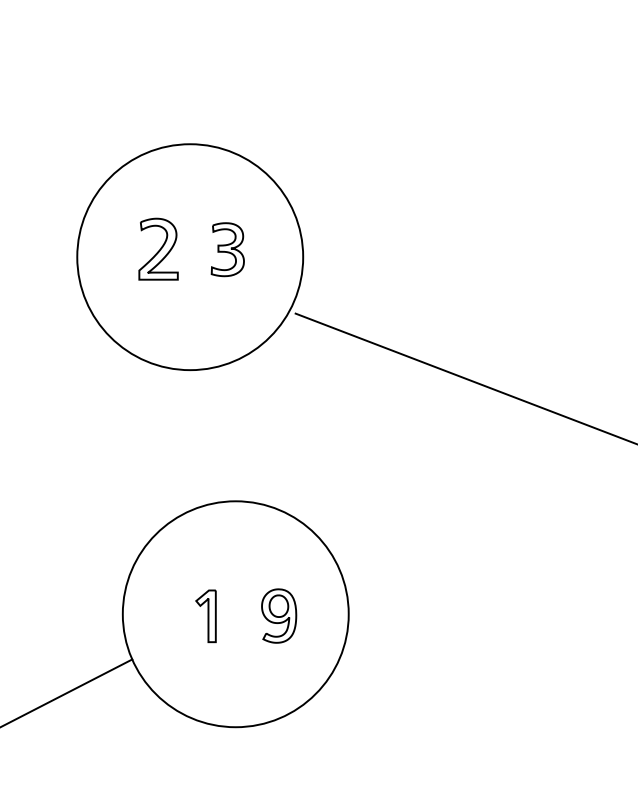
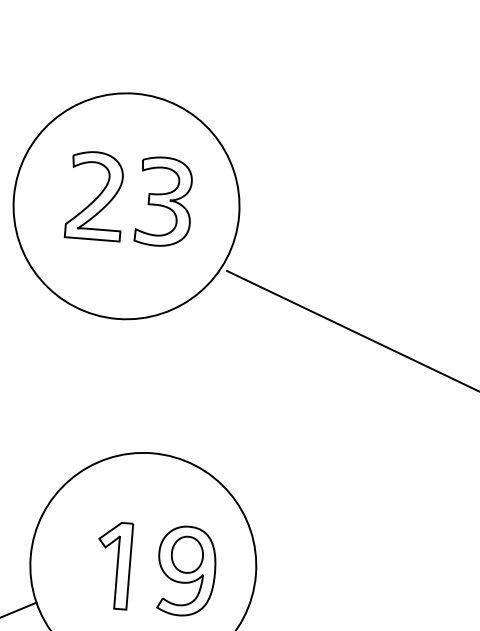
part: (158, 248) -> (95, 195), size x1.43
part: (227, 249) -> (164, 201), size x1.67
part: (278, 615) -> (185, 570), size x1.67
part: (205, 616) -> (112, 565), size x1.67

